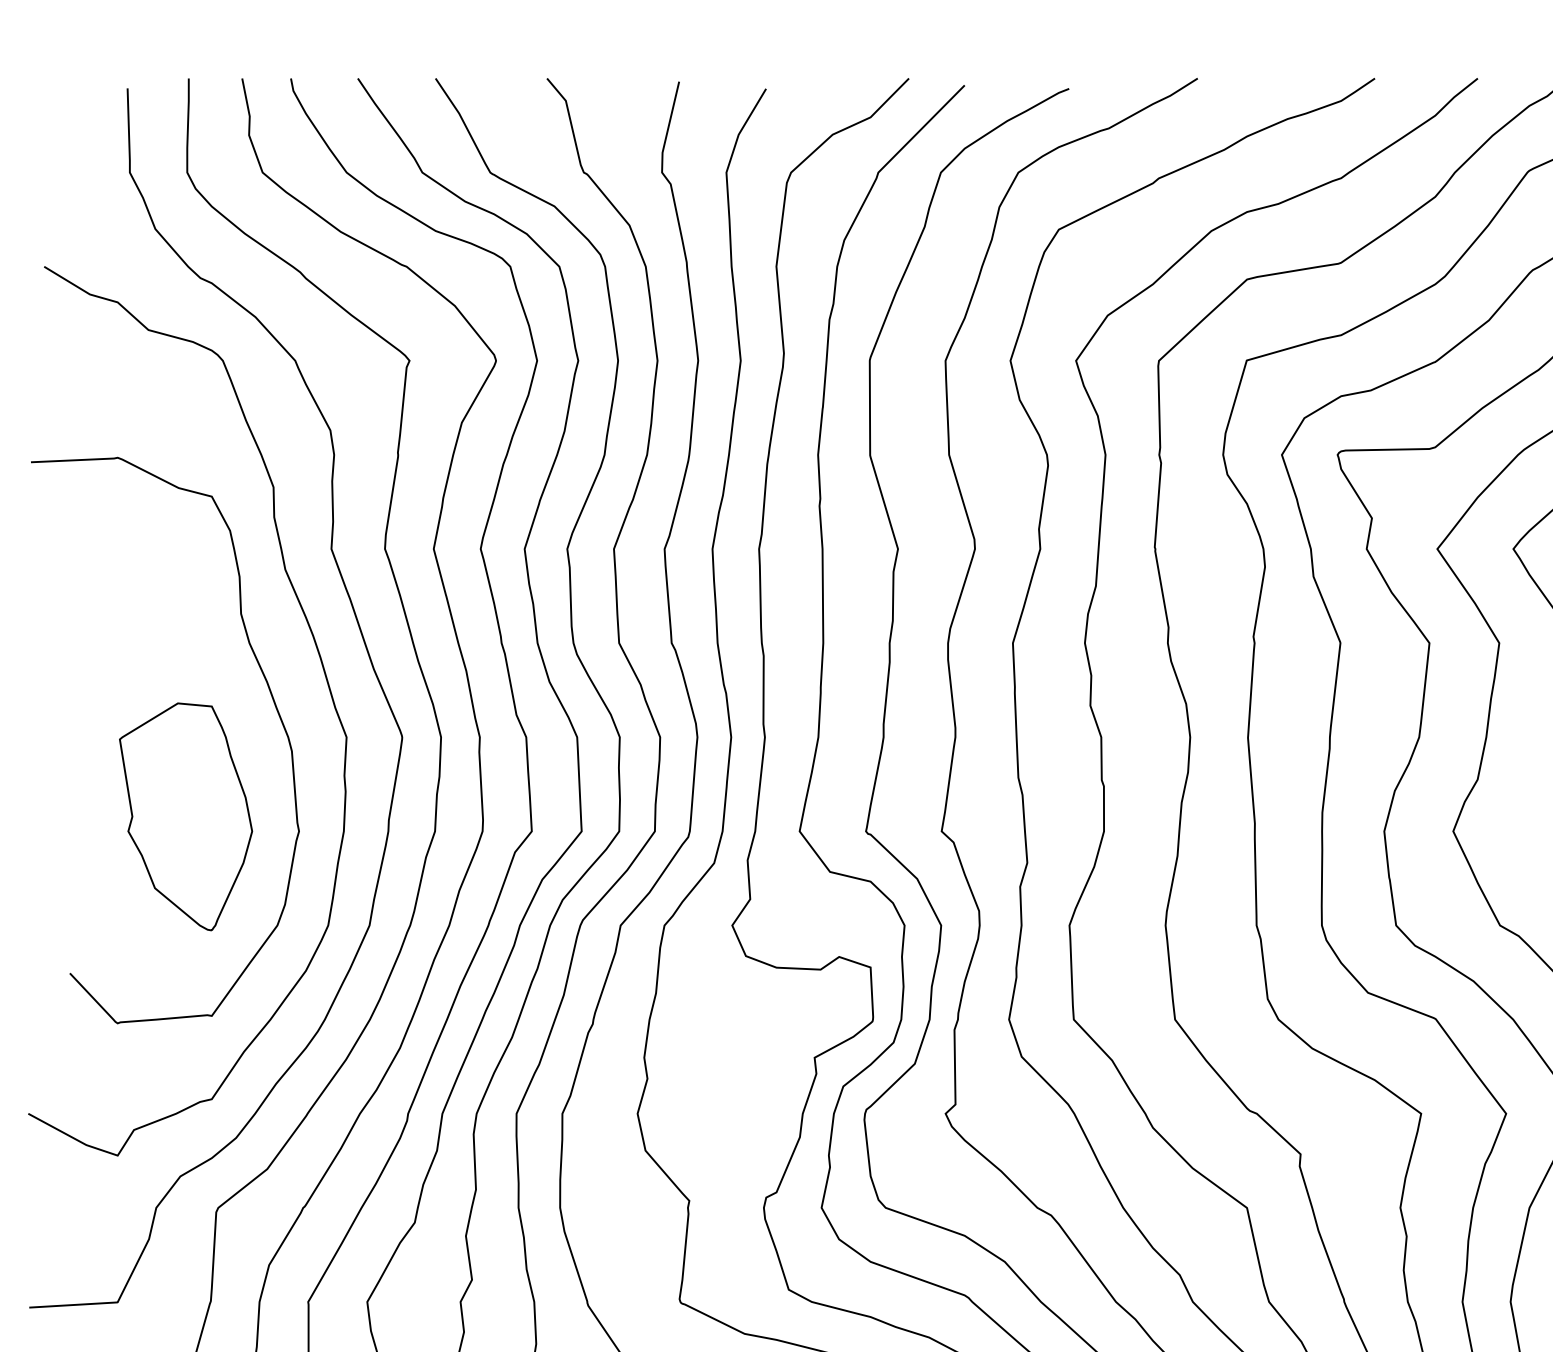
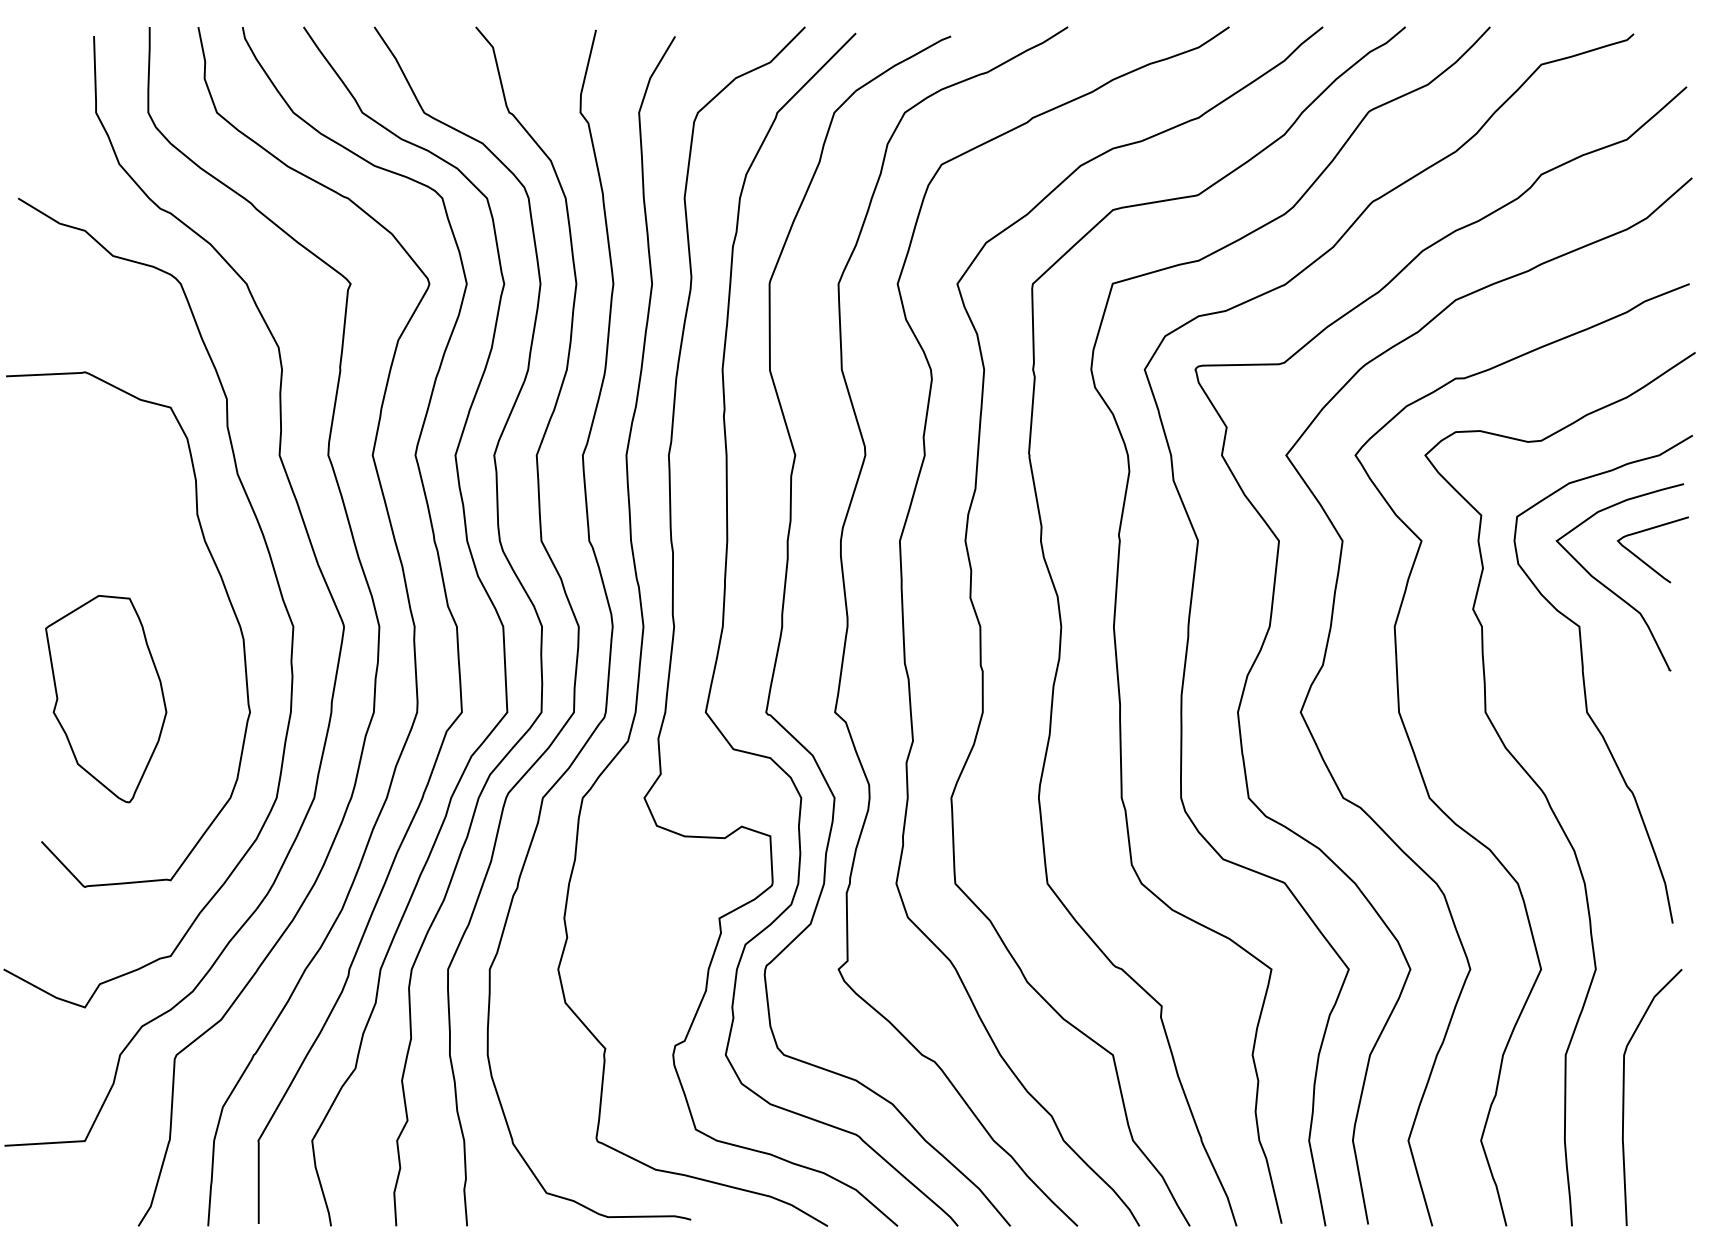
part: (186, 817) -> (106, 699), moved

